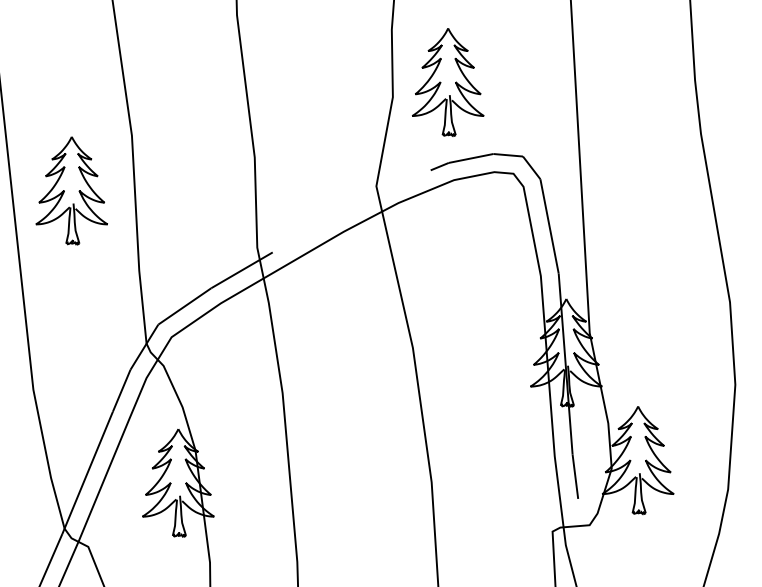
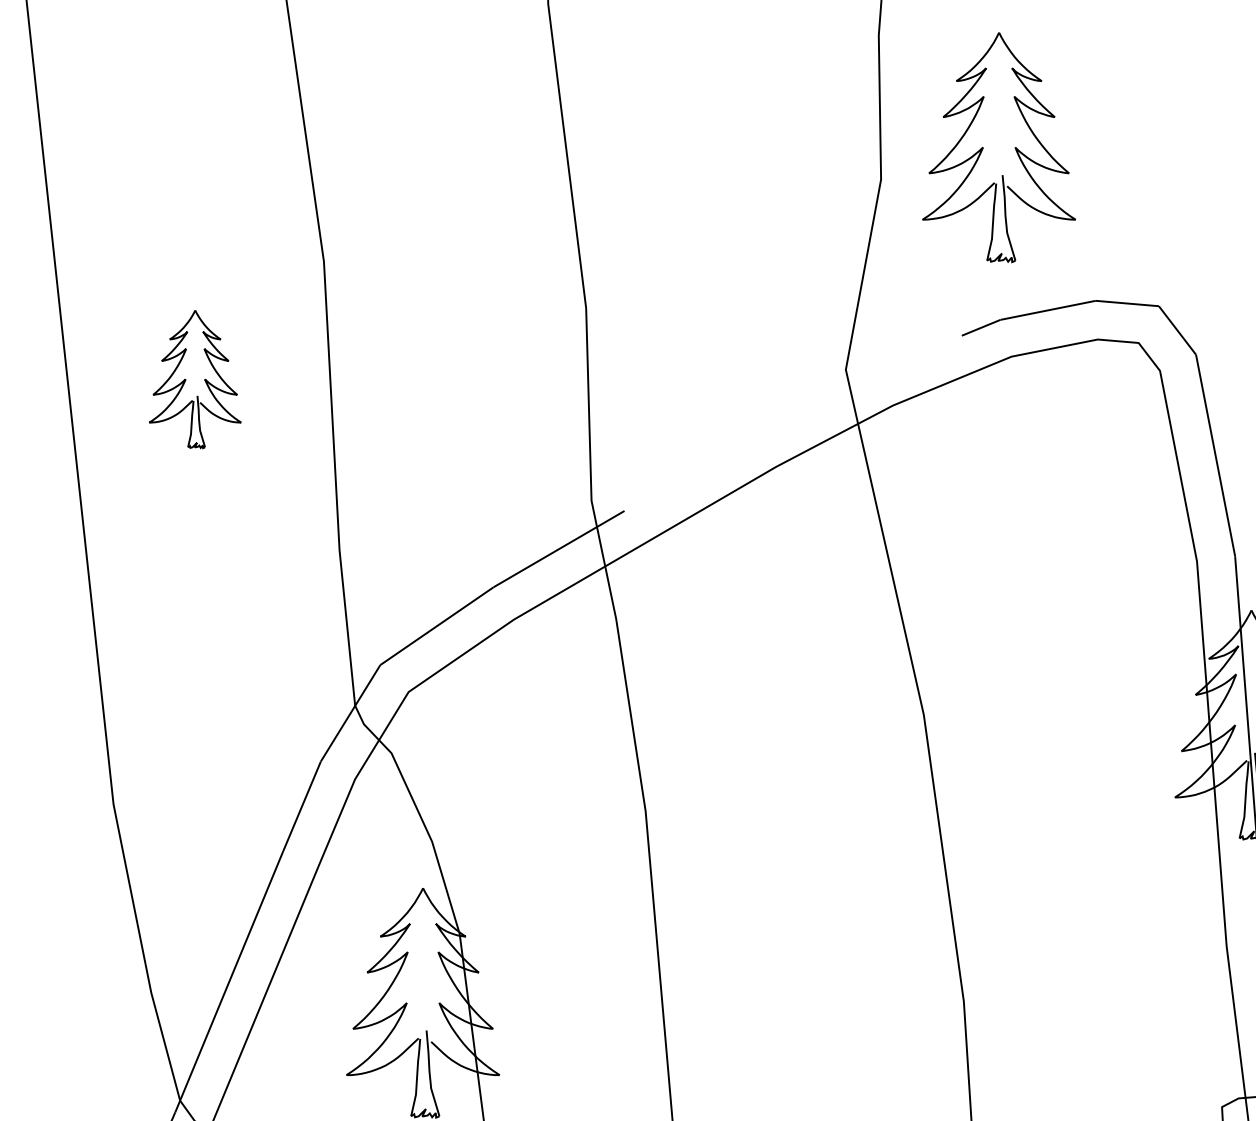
part: (71, 190) -> (194, 378), size x0.6

